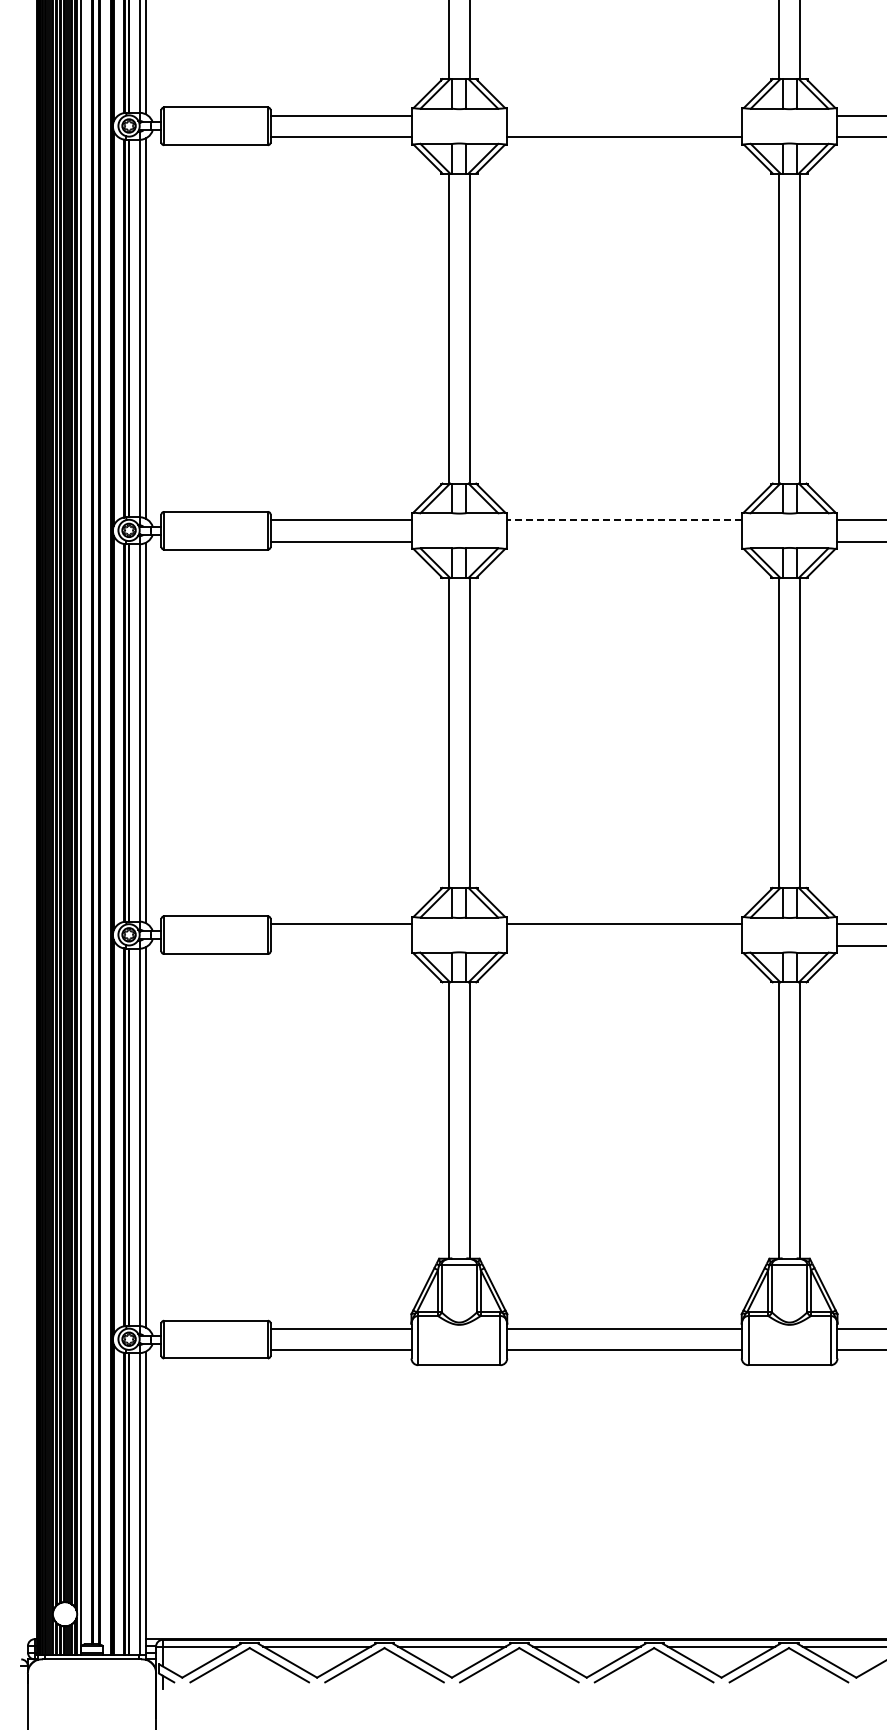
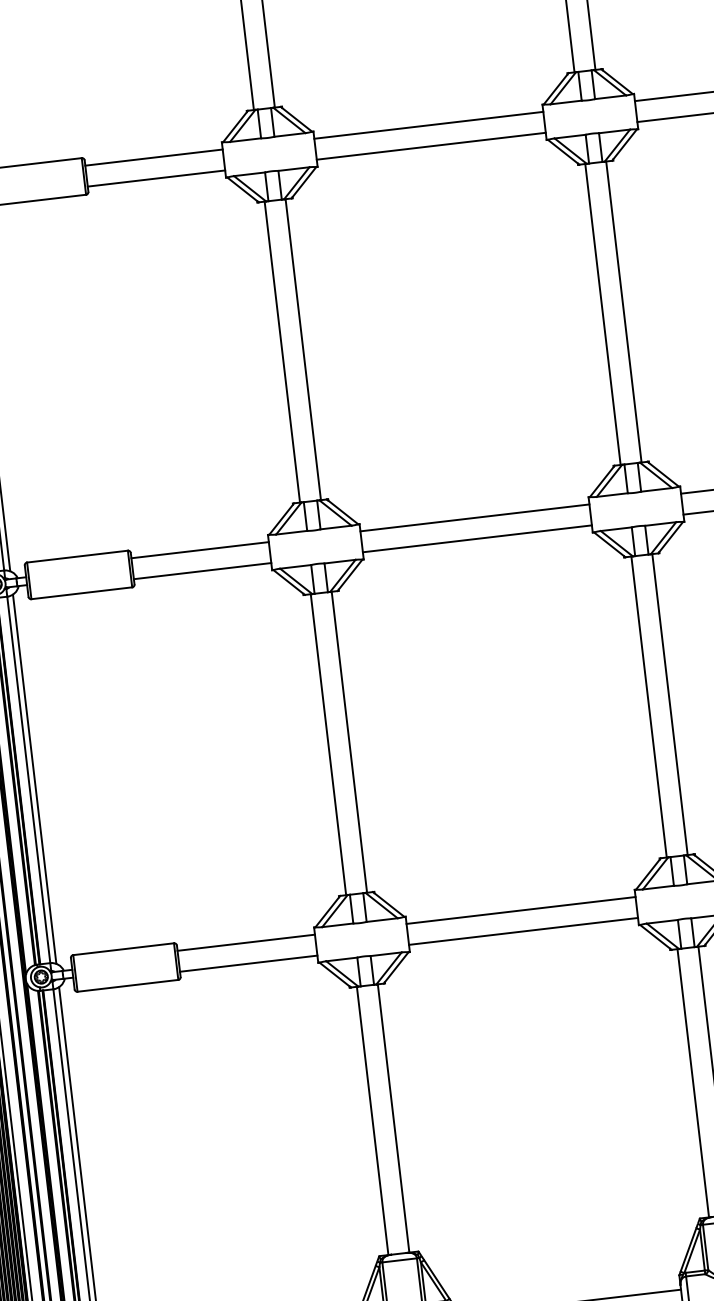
line: (624, 115) -> (428, 125), added
line: (624, 519) -> (474, 517), dashed -> solid
line: (624, 541) -> (477, 538), added
line: (341, 945) -> (248, 963), added
line: (624, 945) -> (523, 930), added

